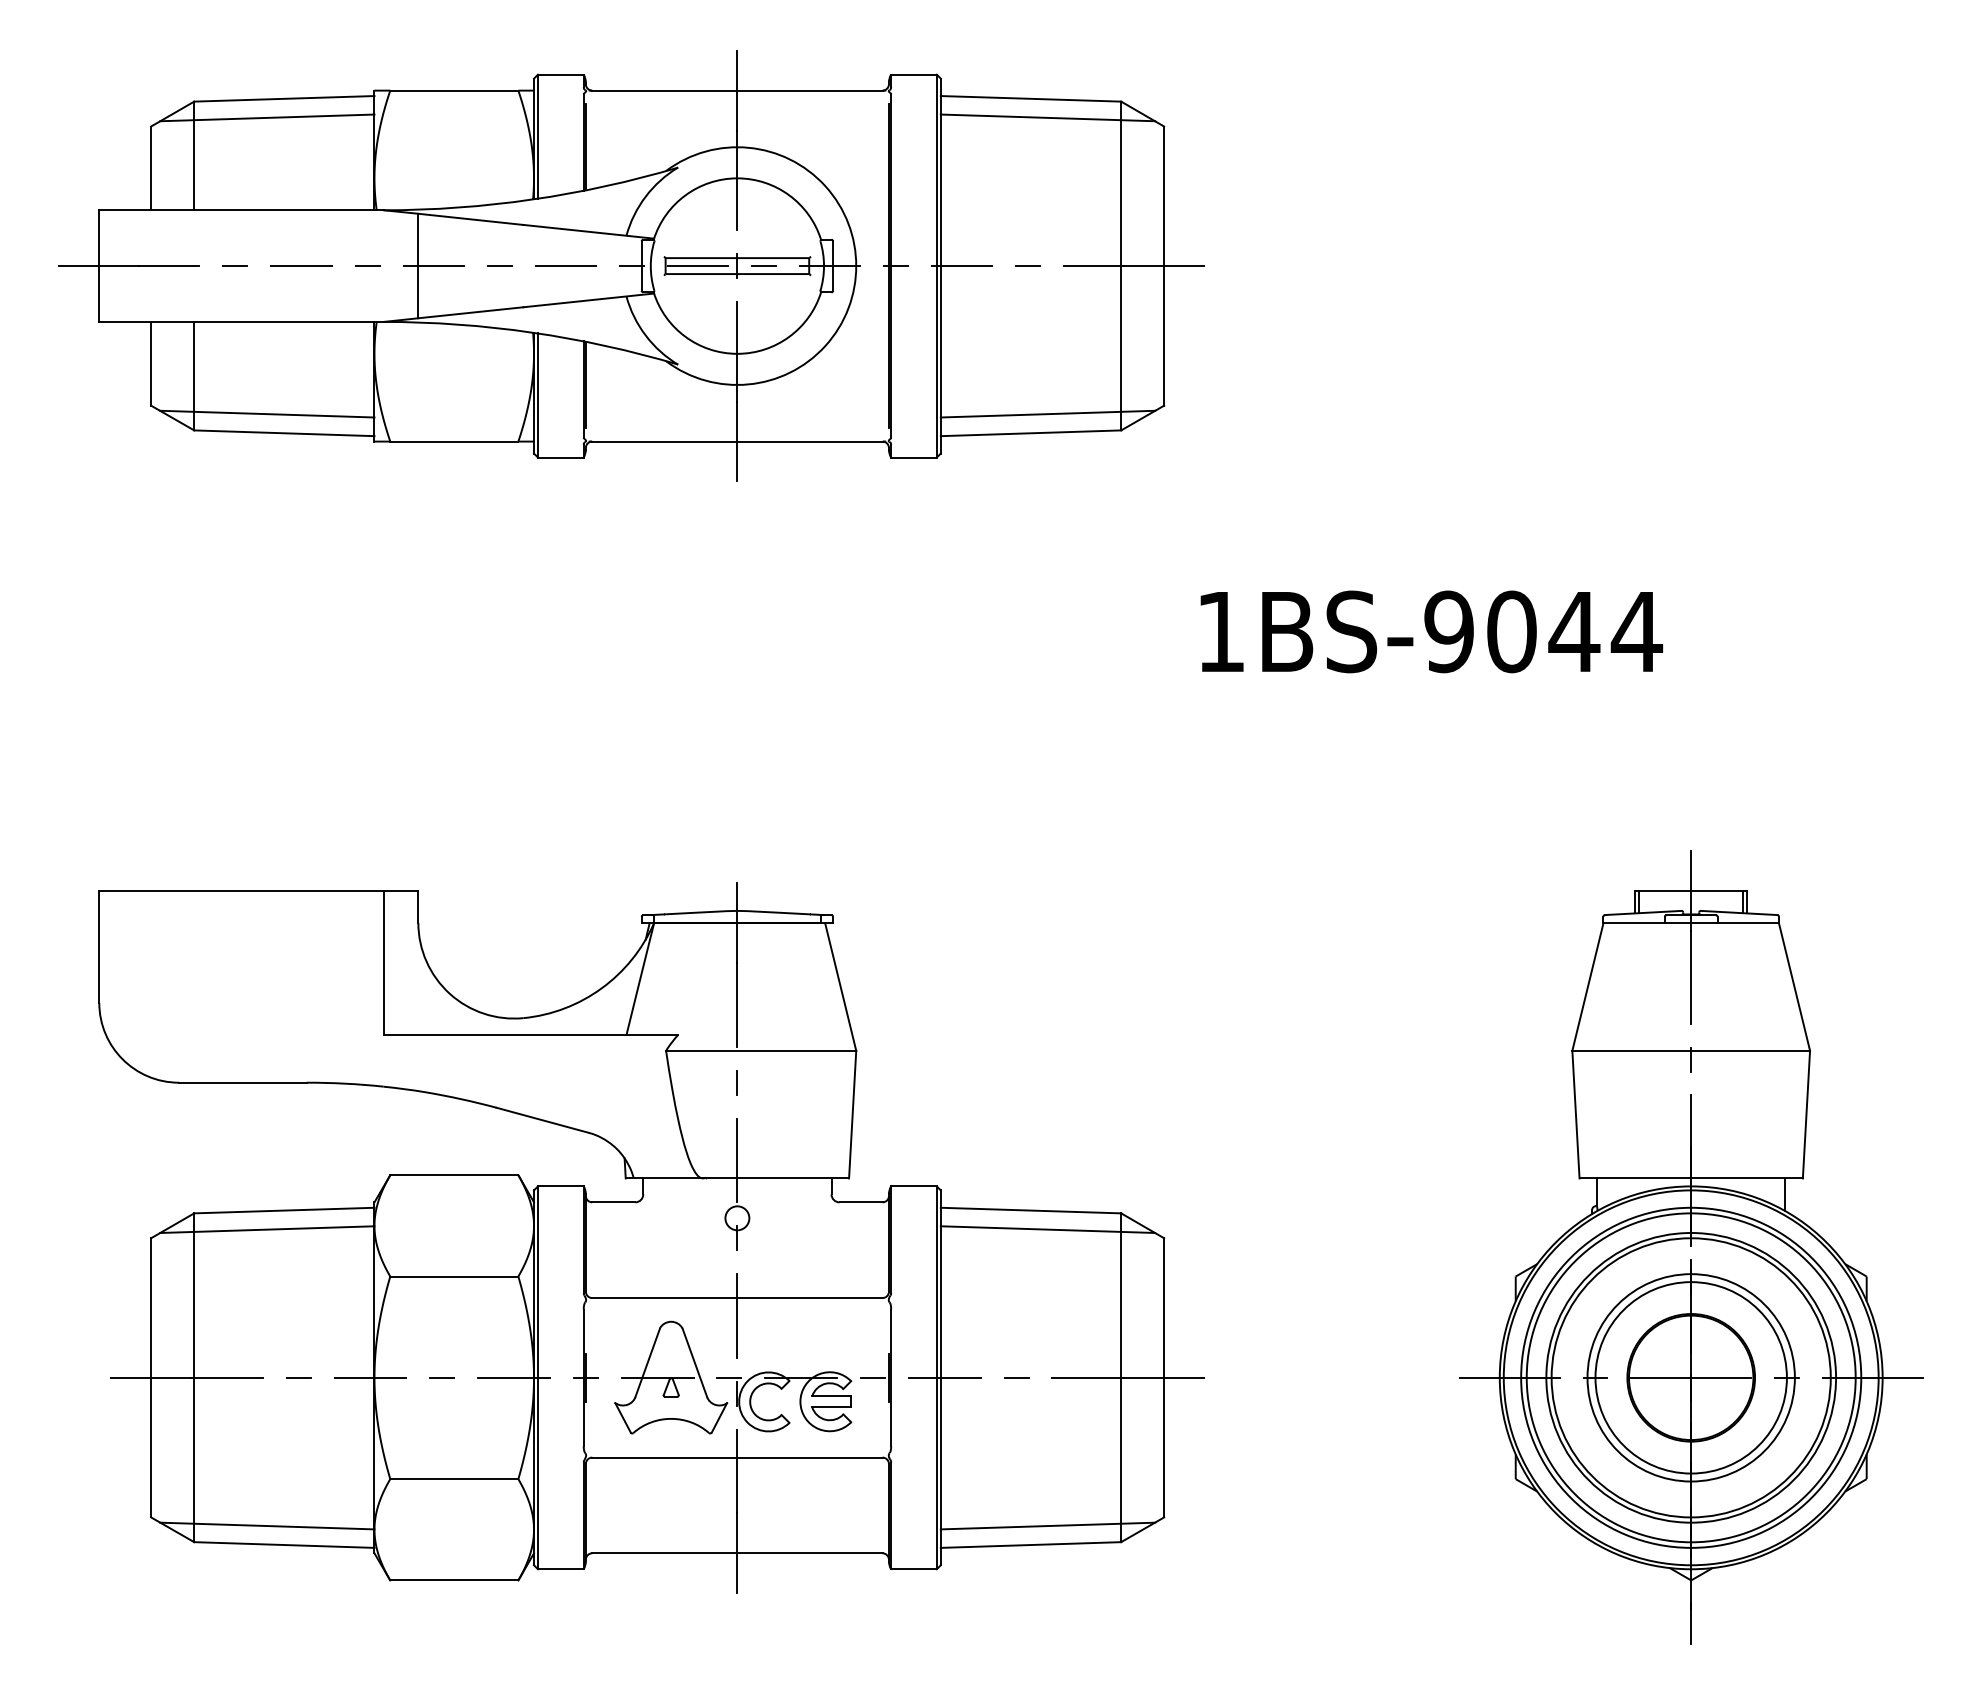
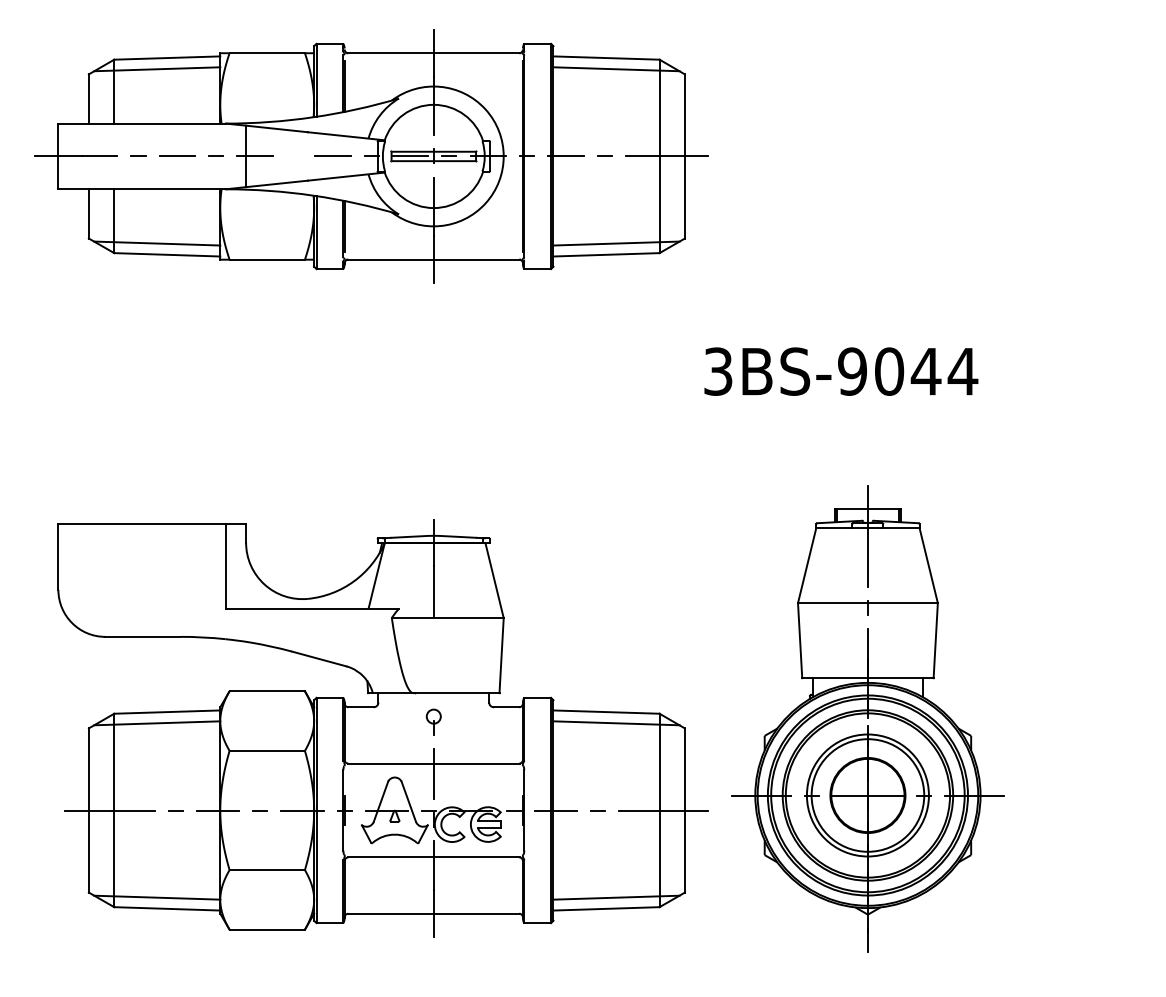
line: (498, 264) -> (293, 155), removed
text: (1221, 631) -> (718, 371), 1BS-9044 -> 3BS-9044
line: (736, 1082) -> (433, 636), removed
line: (736, 1160) -> (433, 682), removed
part: (1690, 1246) -> (867, 718), moved

